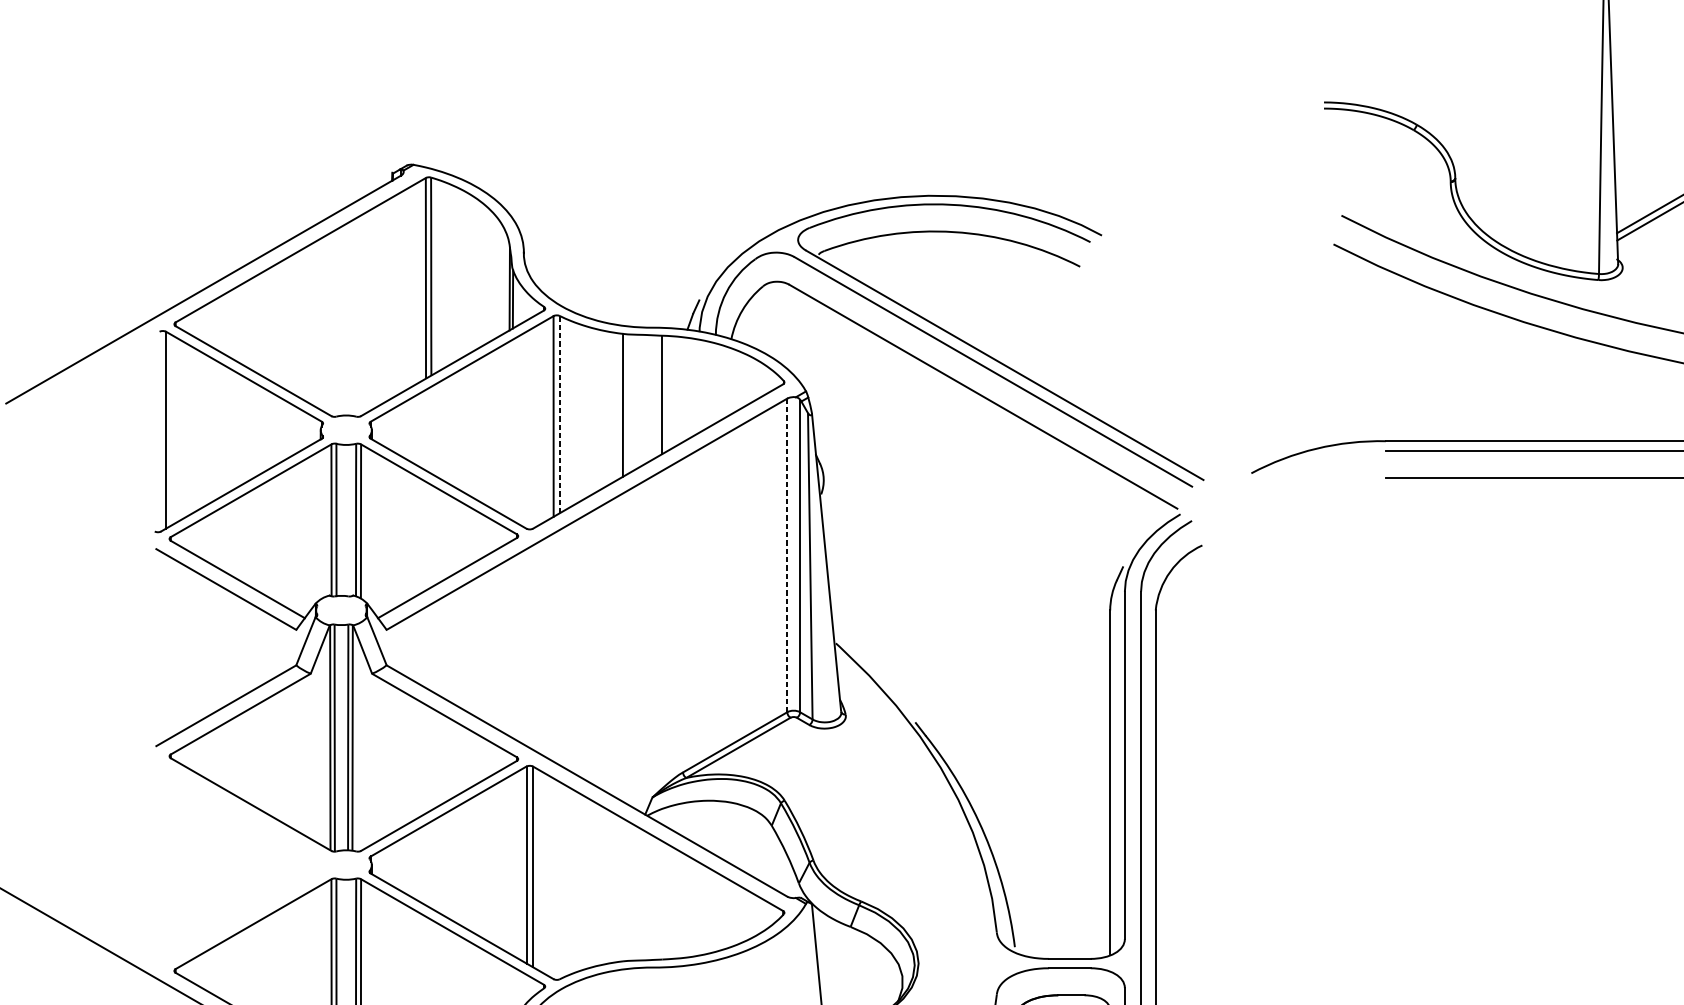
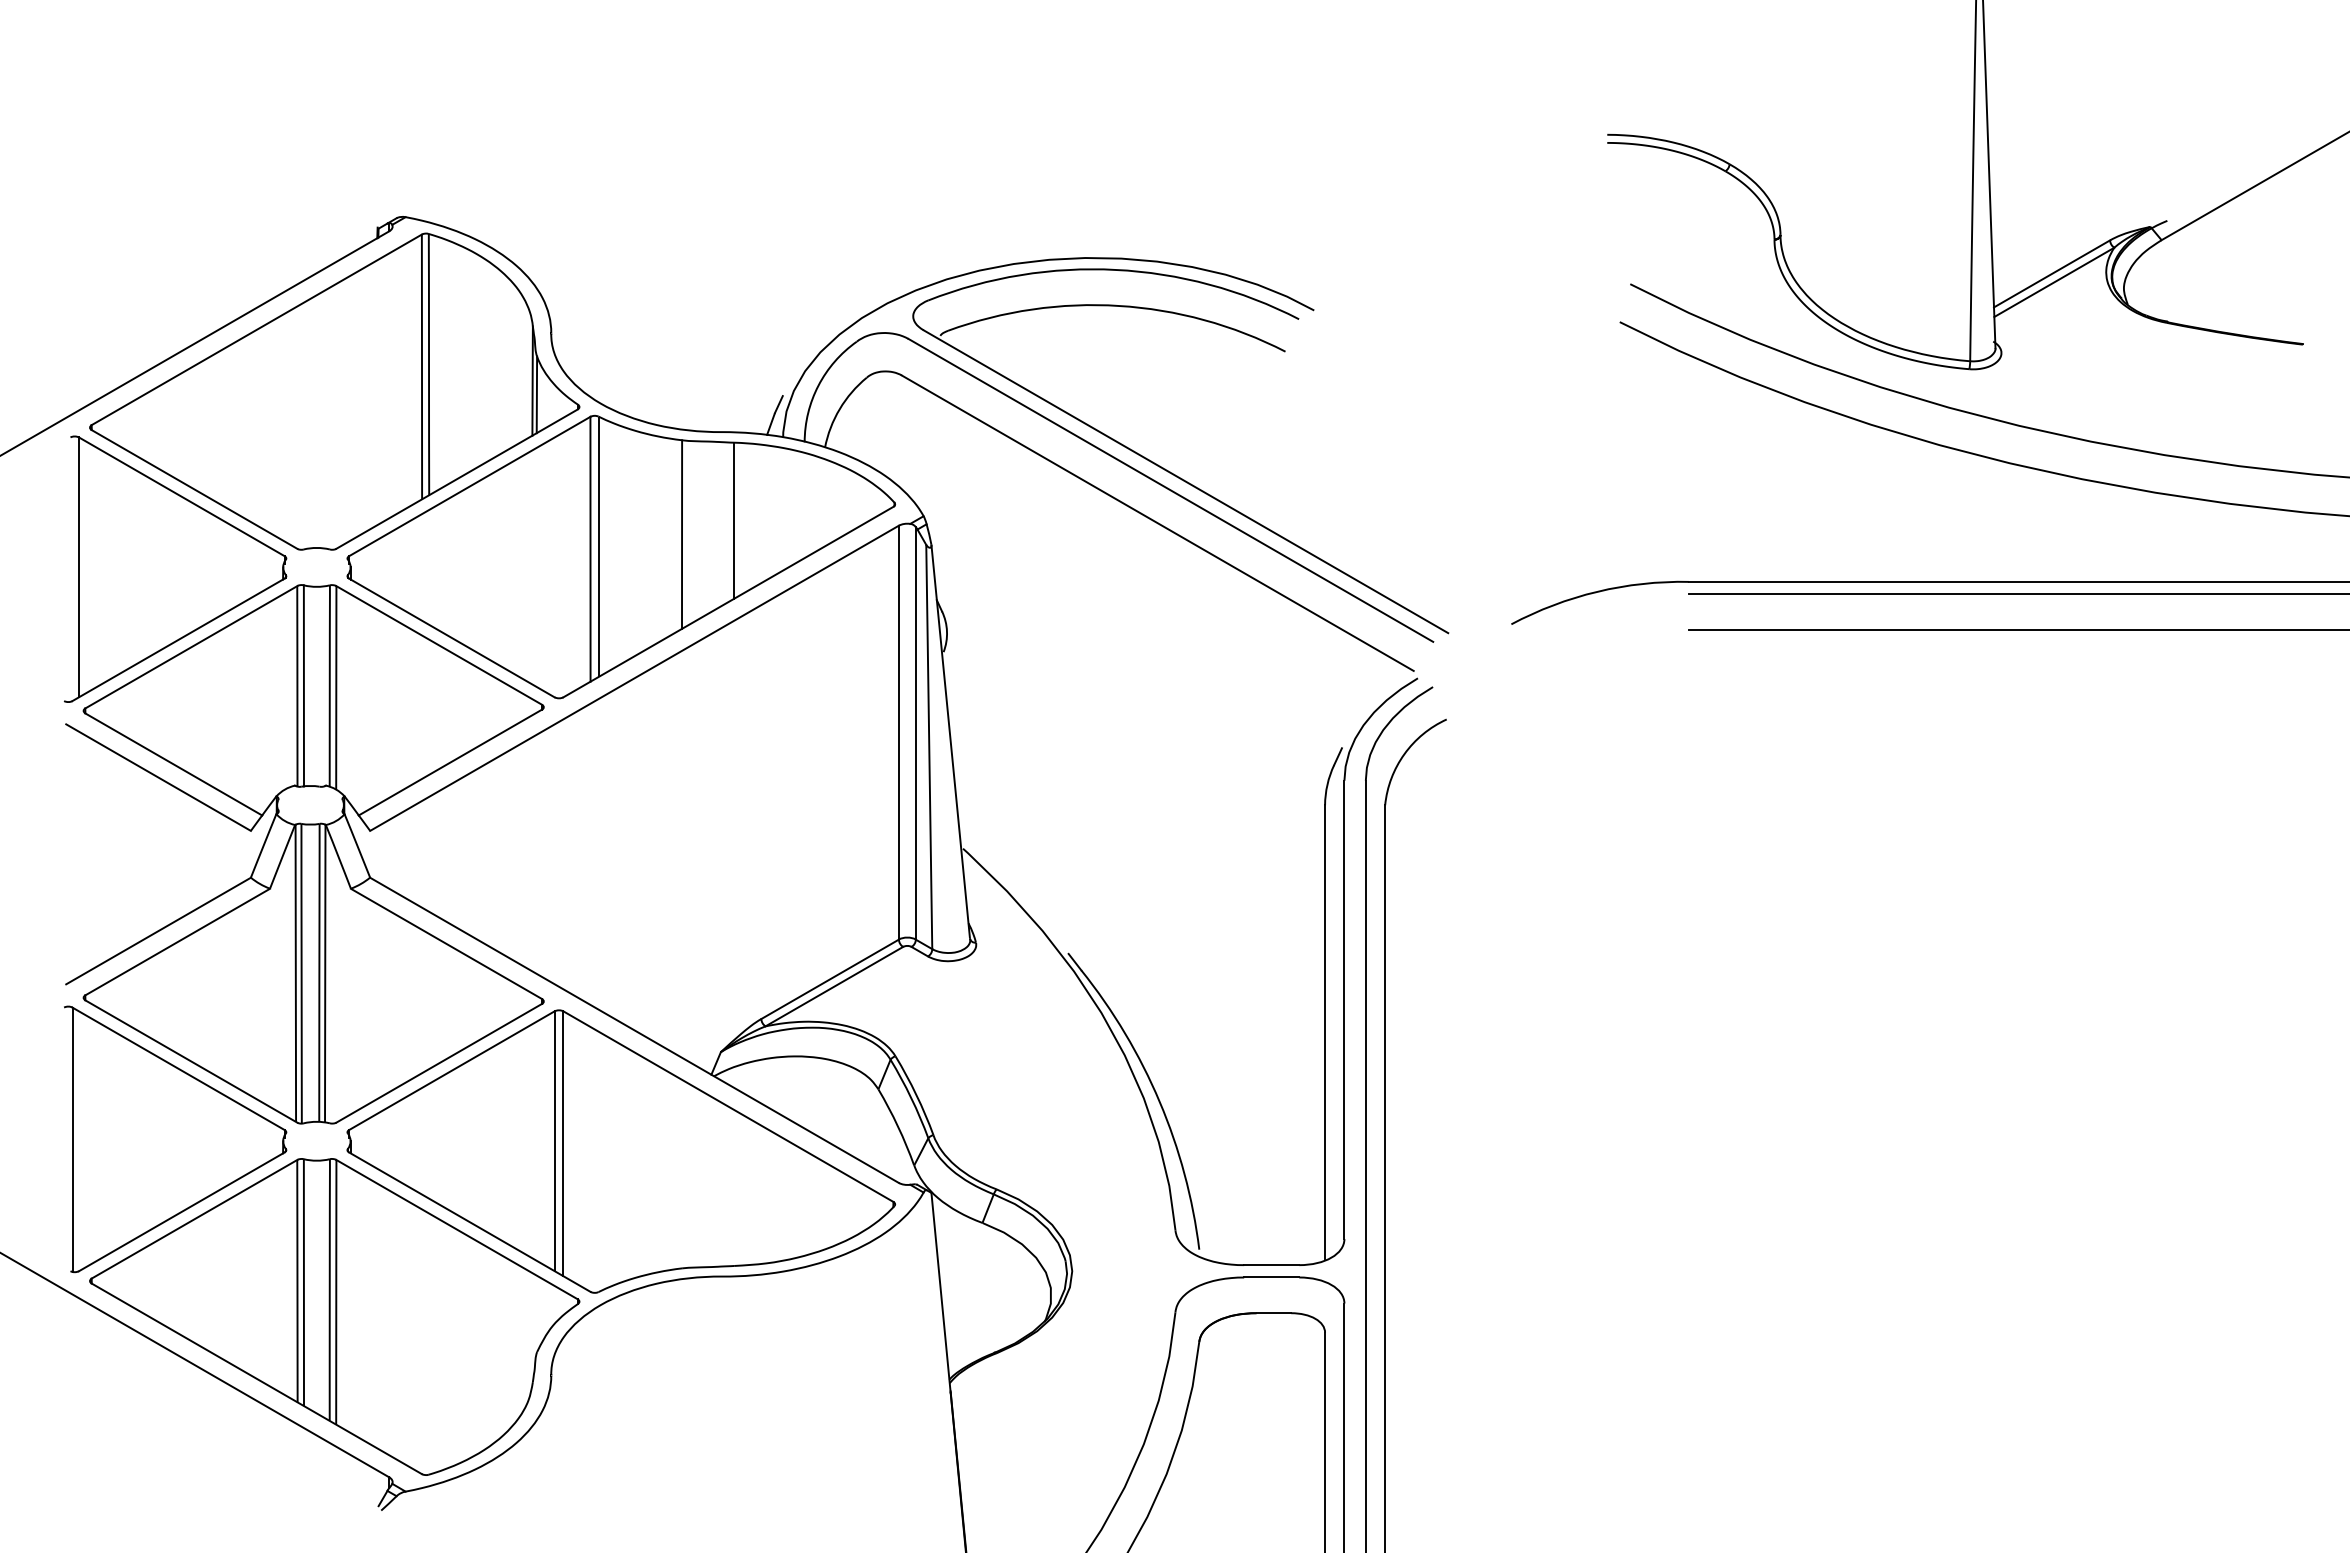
line: (559, 415) -> (598, 547), dashed -> solid
line: (786, 555) -> (898, 732), dashed -> solid
part: (239, 863) -> (175, 1139), added

